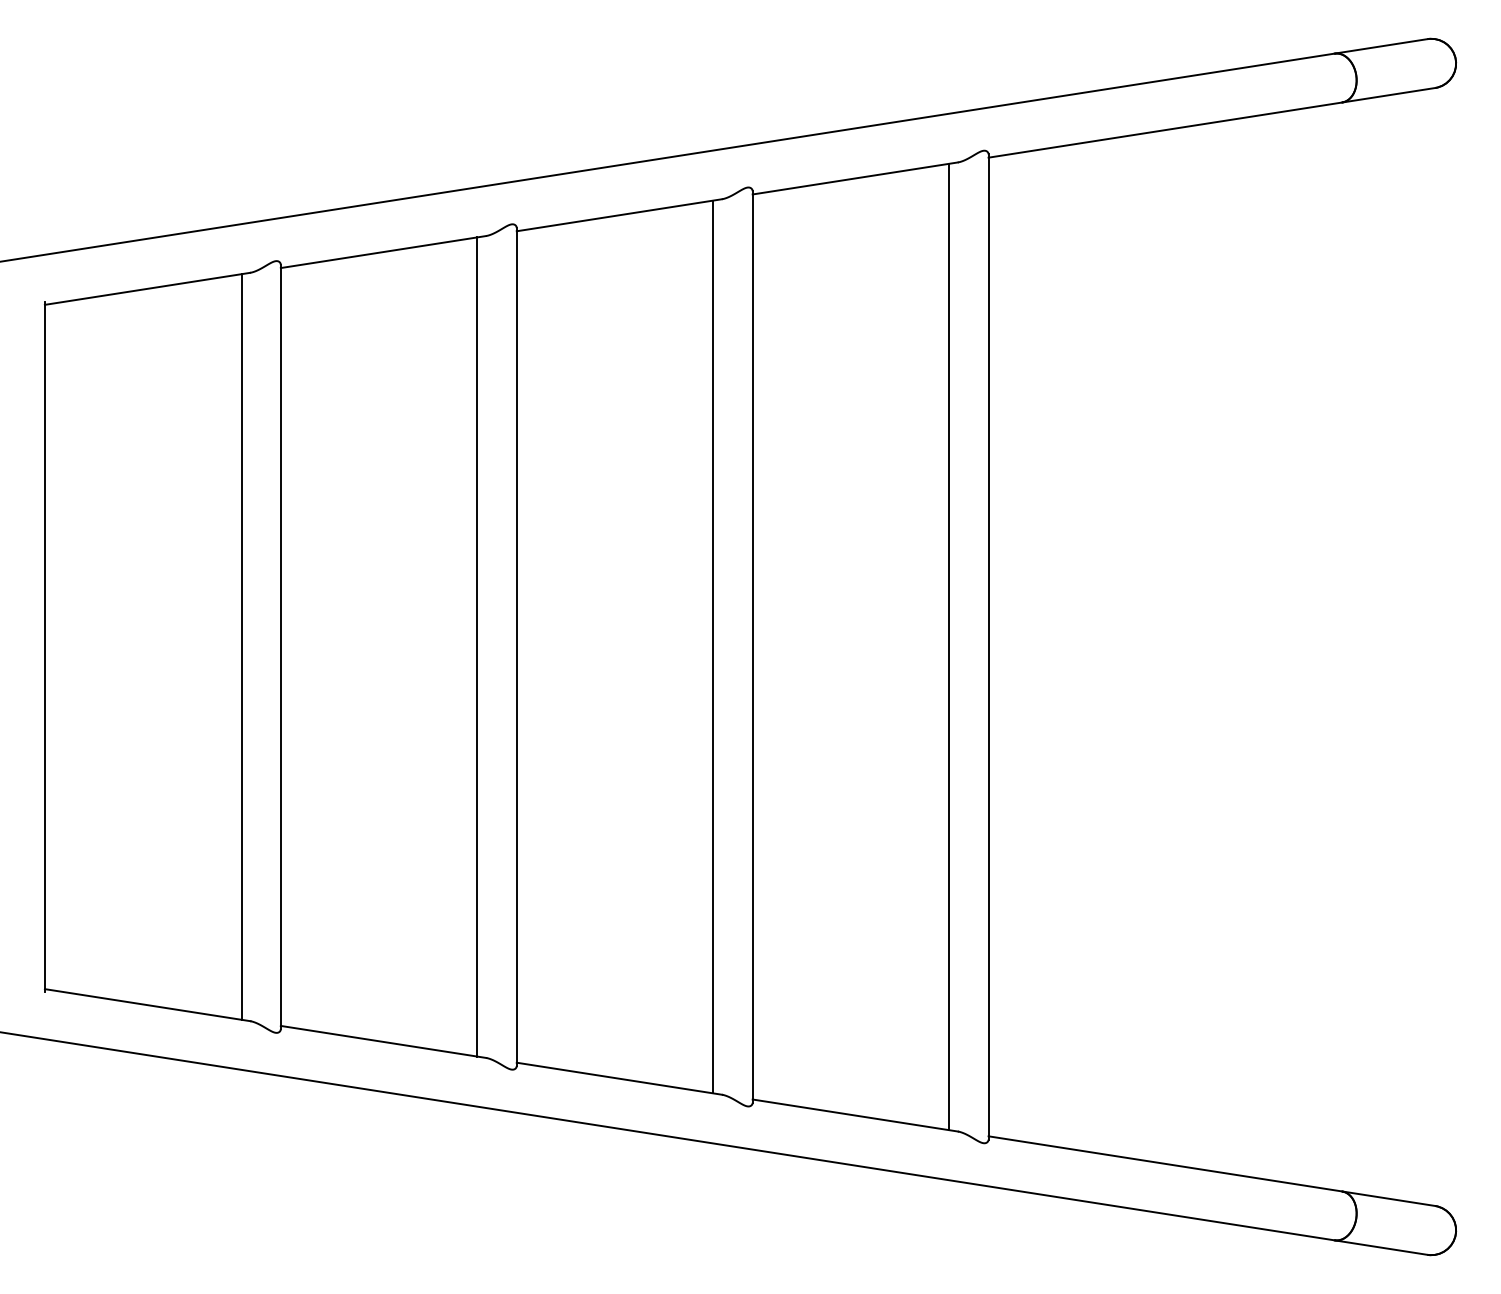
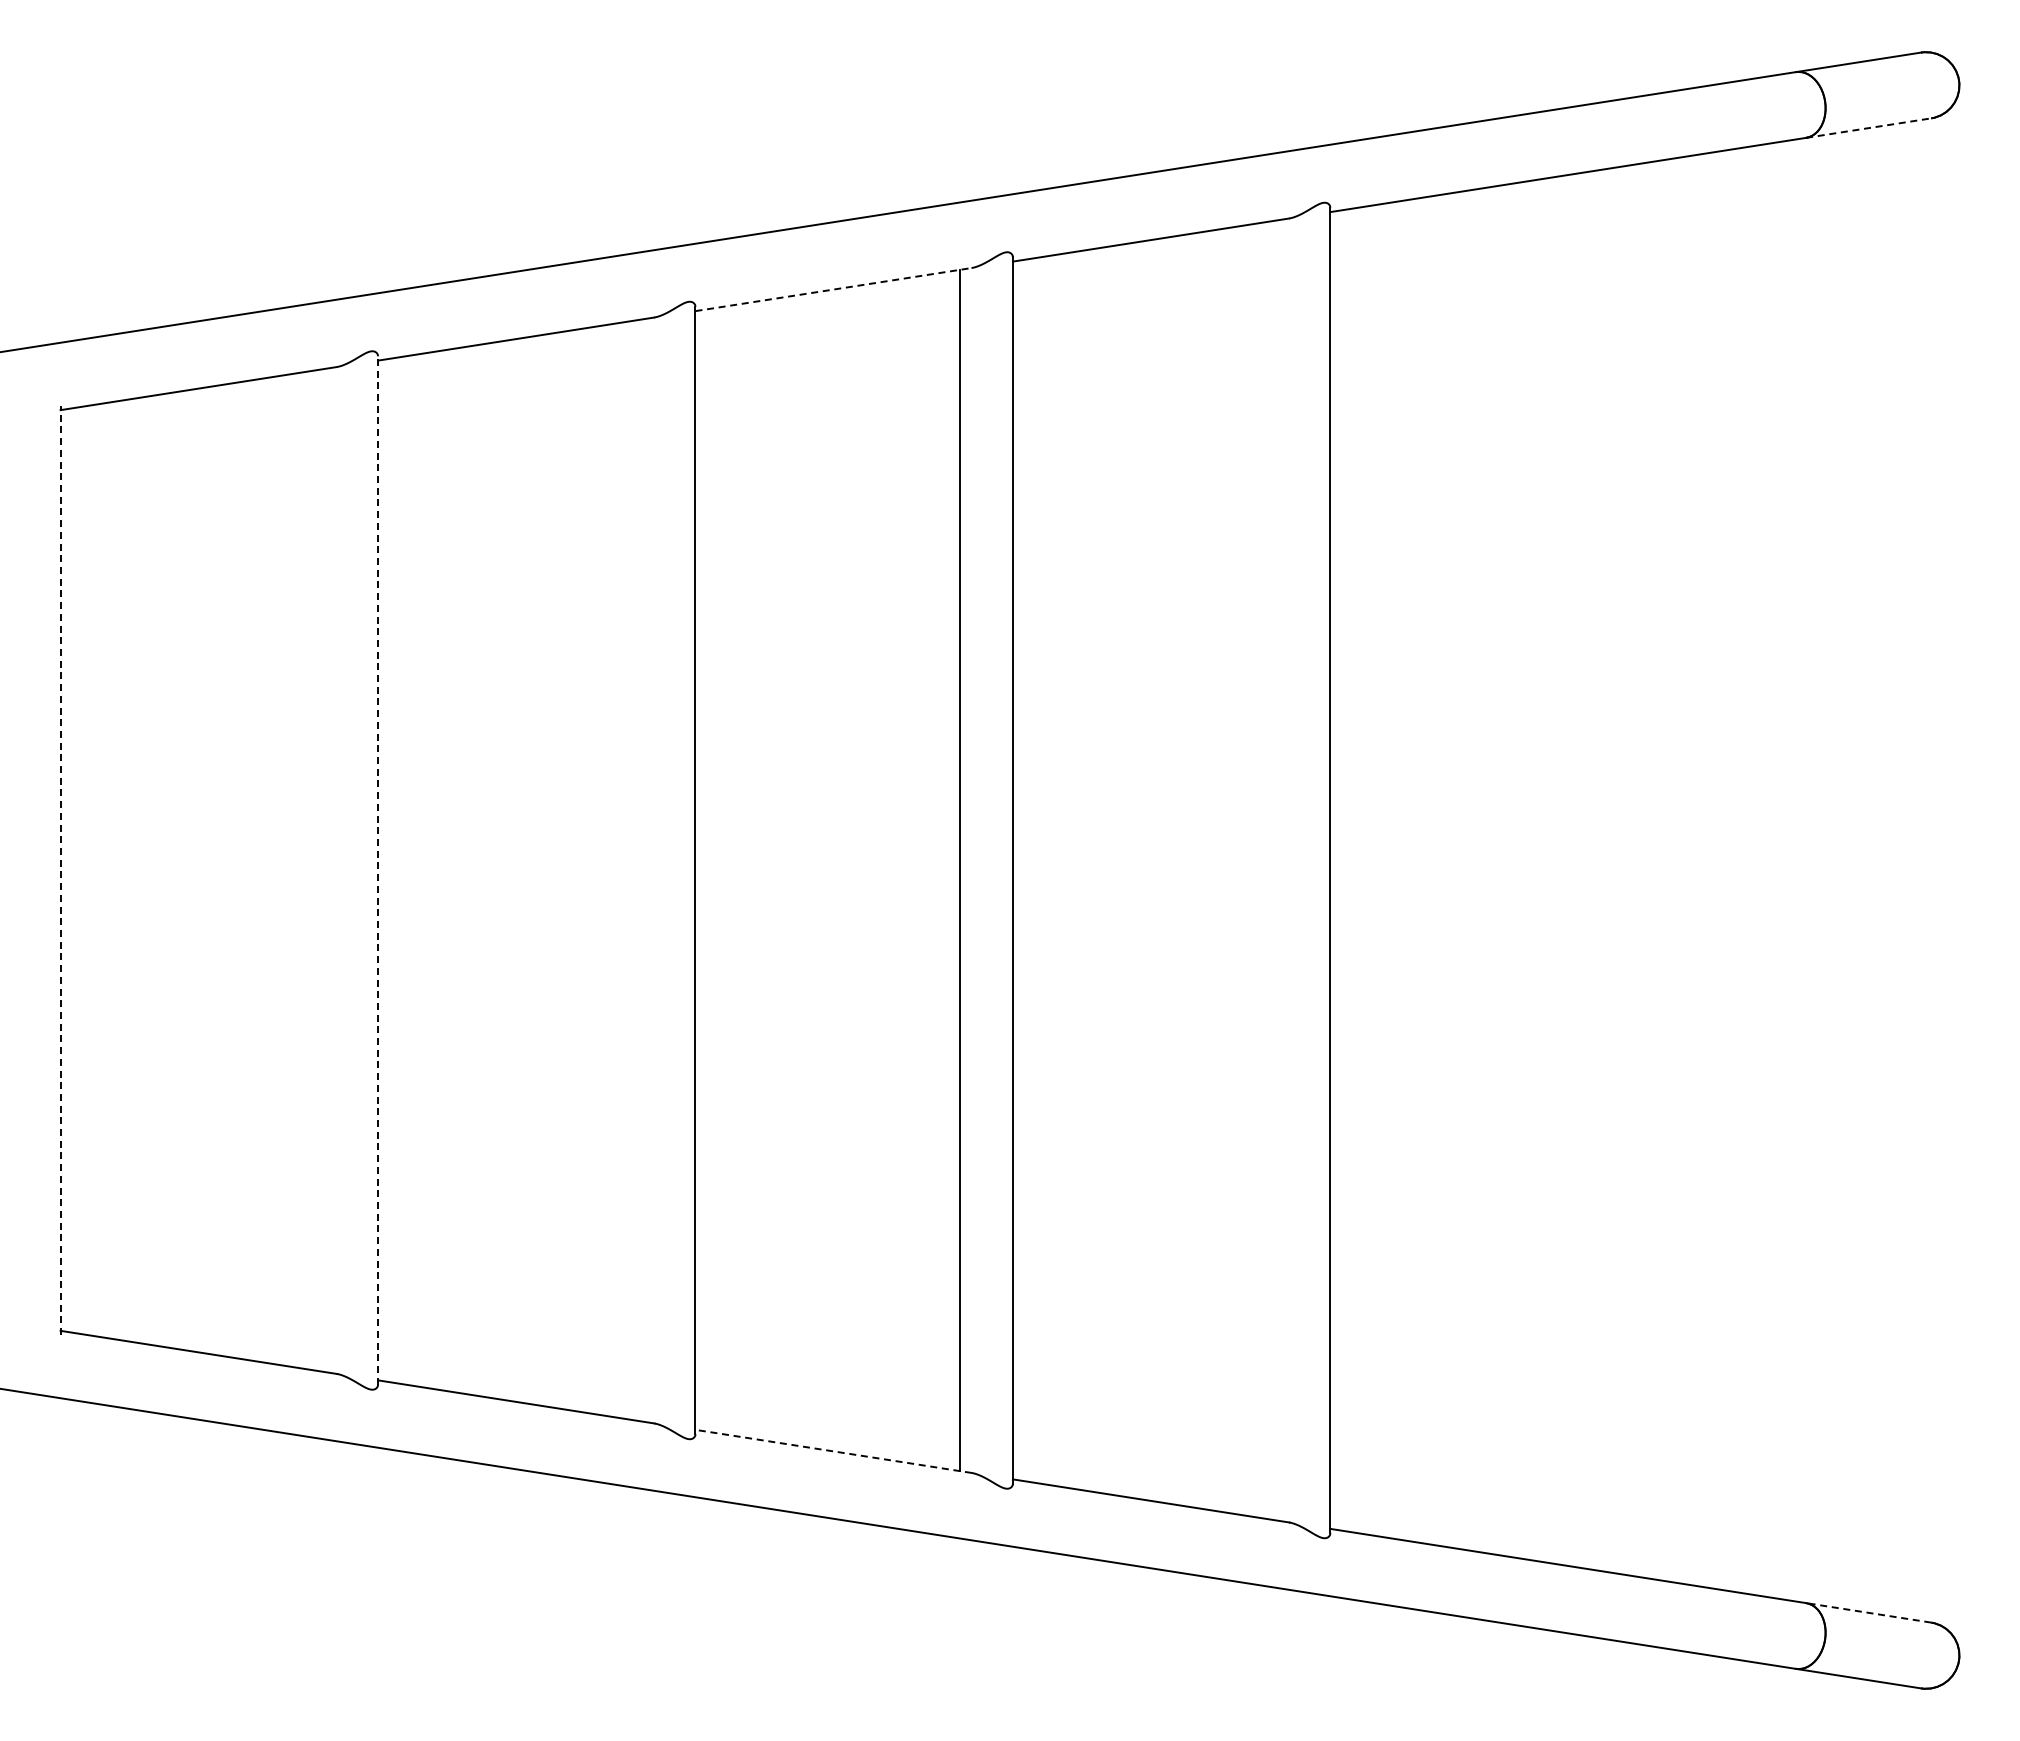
line: (1389, 95) -> (1869, 128), solid -> dashed
line: (619, 215) -> (833, 289), solid -> dashed
line: (44, 647) -> (60, 870), solid -> dashed
line: (241, 647) -> (325, 870), removed
line: (281, 647) -> (378, 870), solid -> dashed
line: (477, 647) -> (642, 870), removed
line: (949, 647) -> (1277, 870), removed
line: (619, 1078) -> (833, 1451), solid -> dashed
line: (1388, 1198) -> (1868, 1612), solid -> dashed

